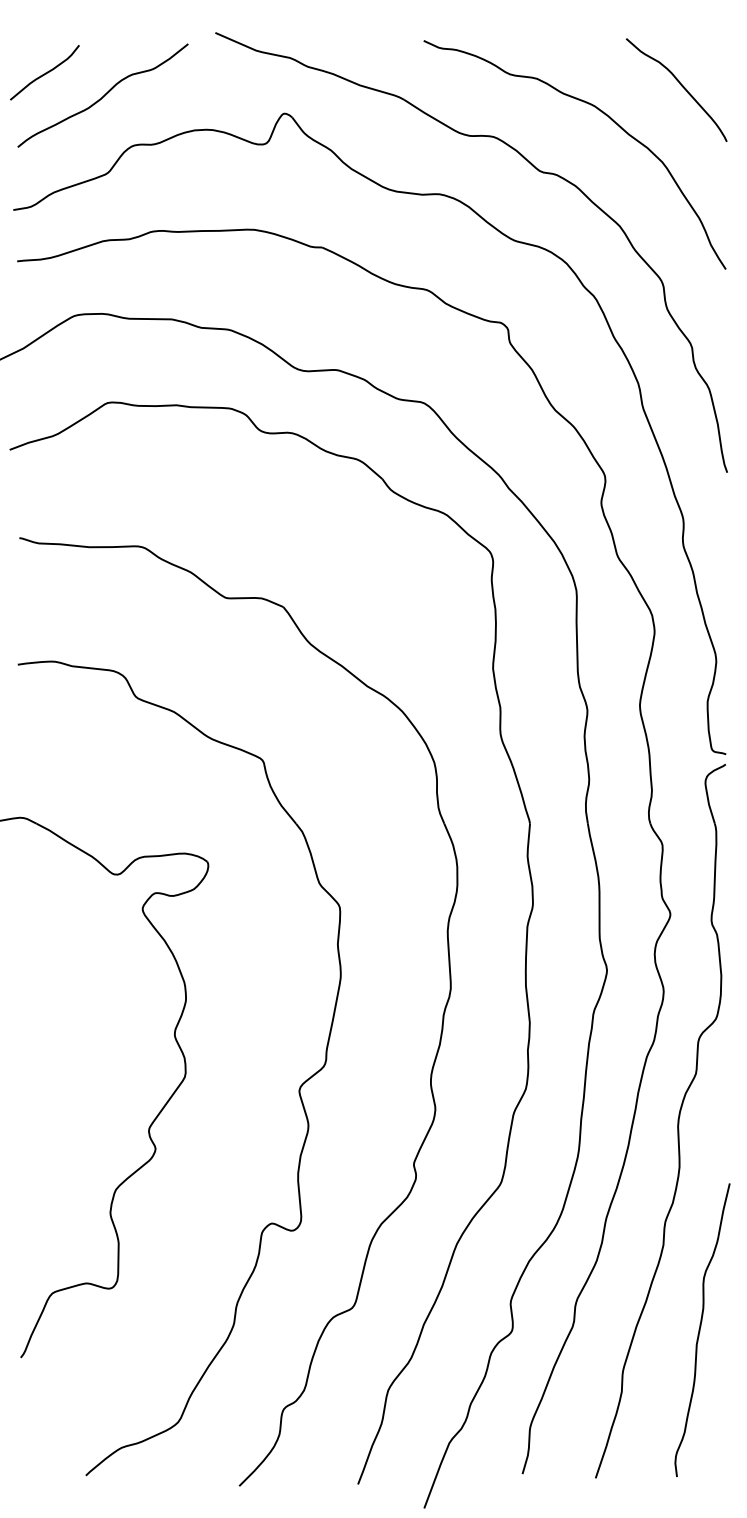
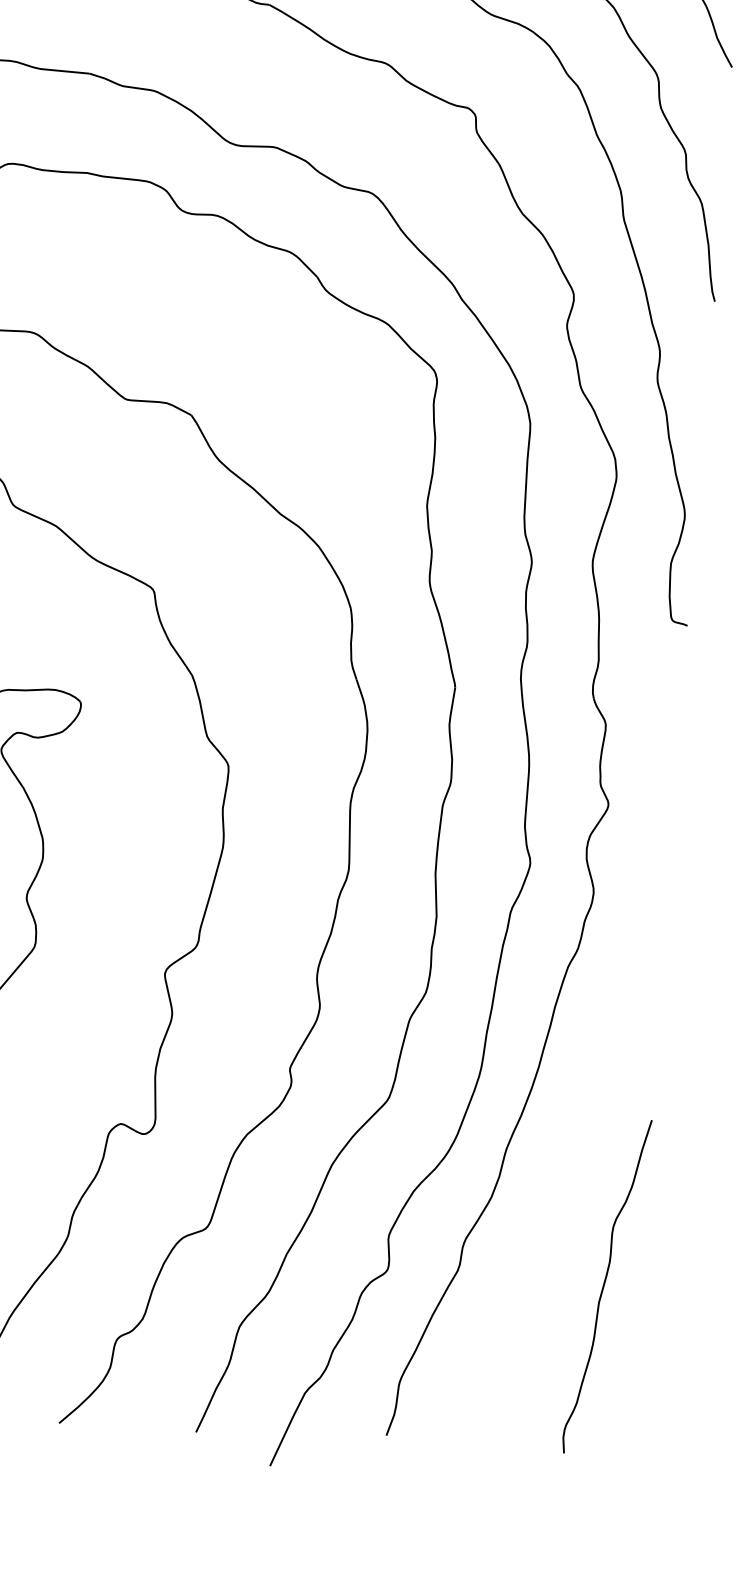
part: (677, 1120) -> (597, 1042), removed

